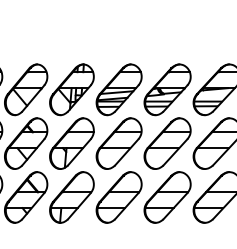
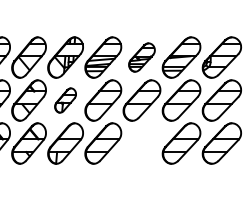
part: (167, 89) -> (141, 57), size x0.7
part: (71, 143) -> (65, 100), size x0.6
part: (167, 197) -> (141, 143), removed

